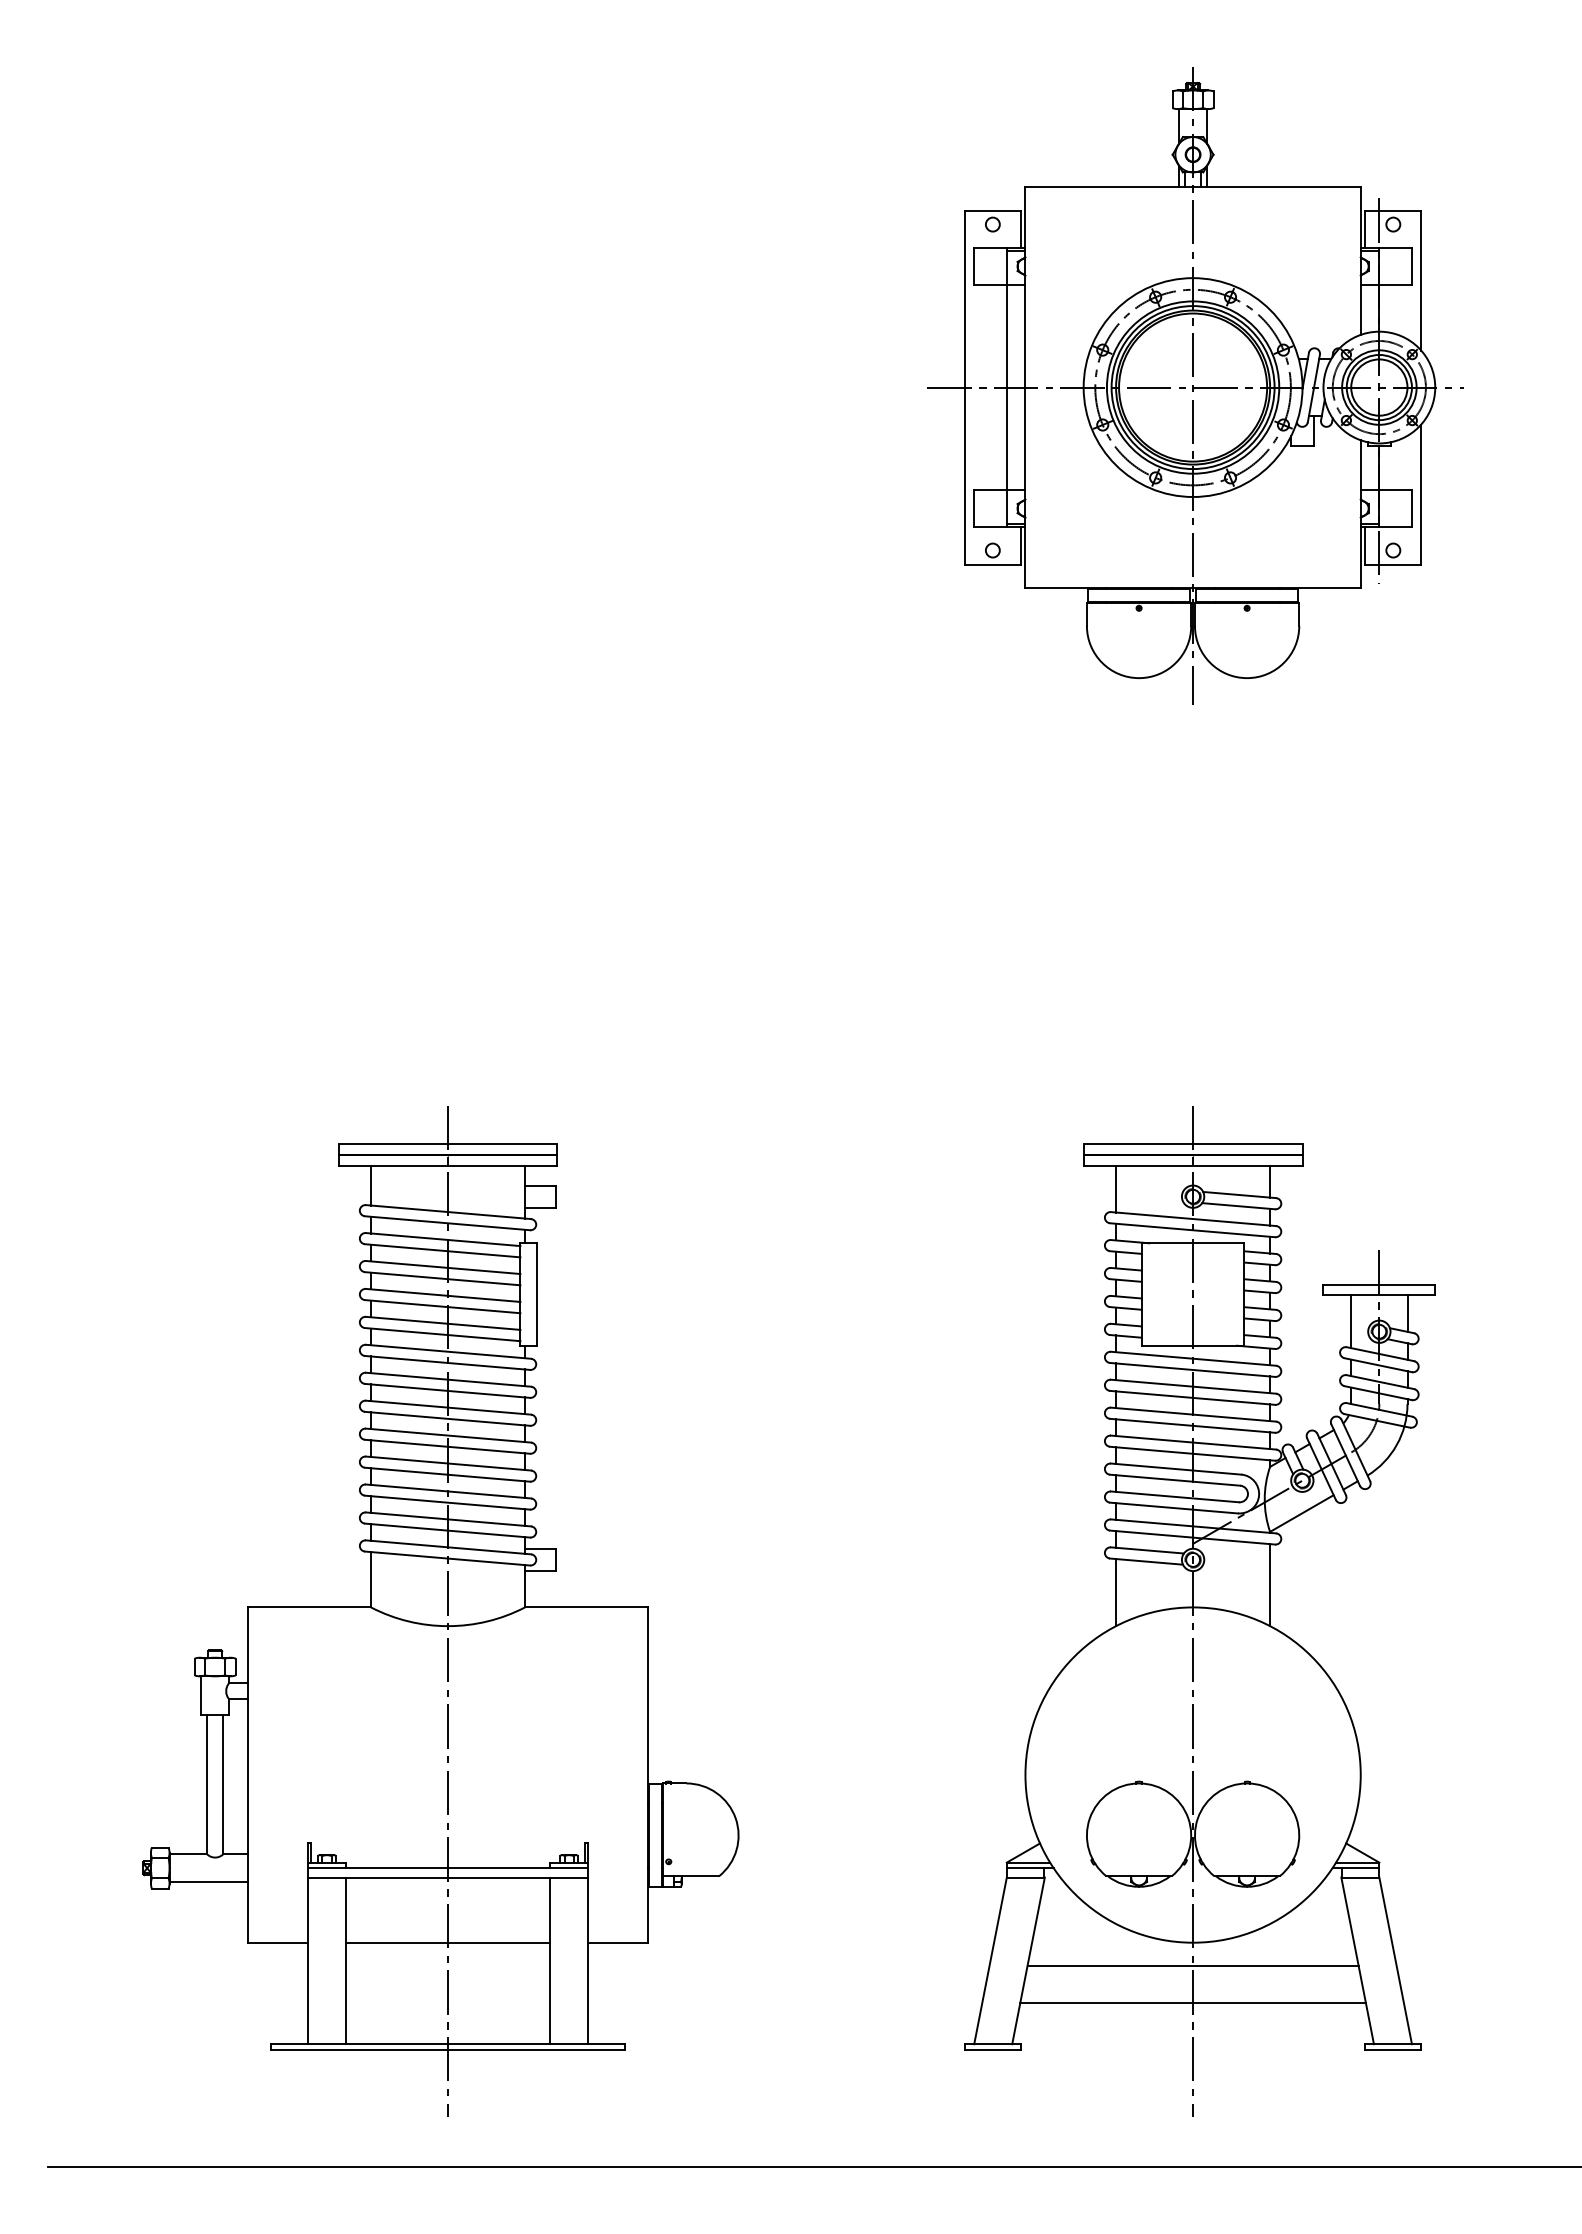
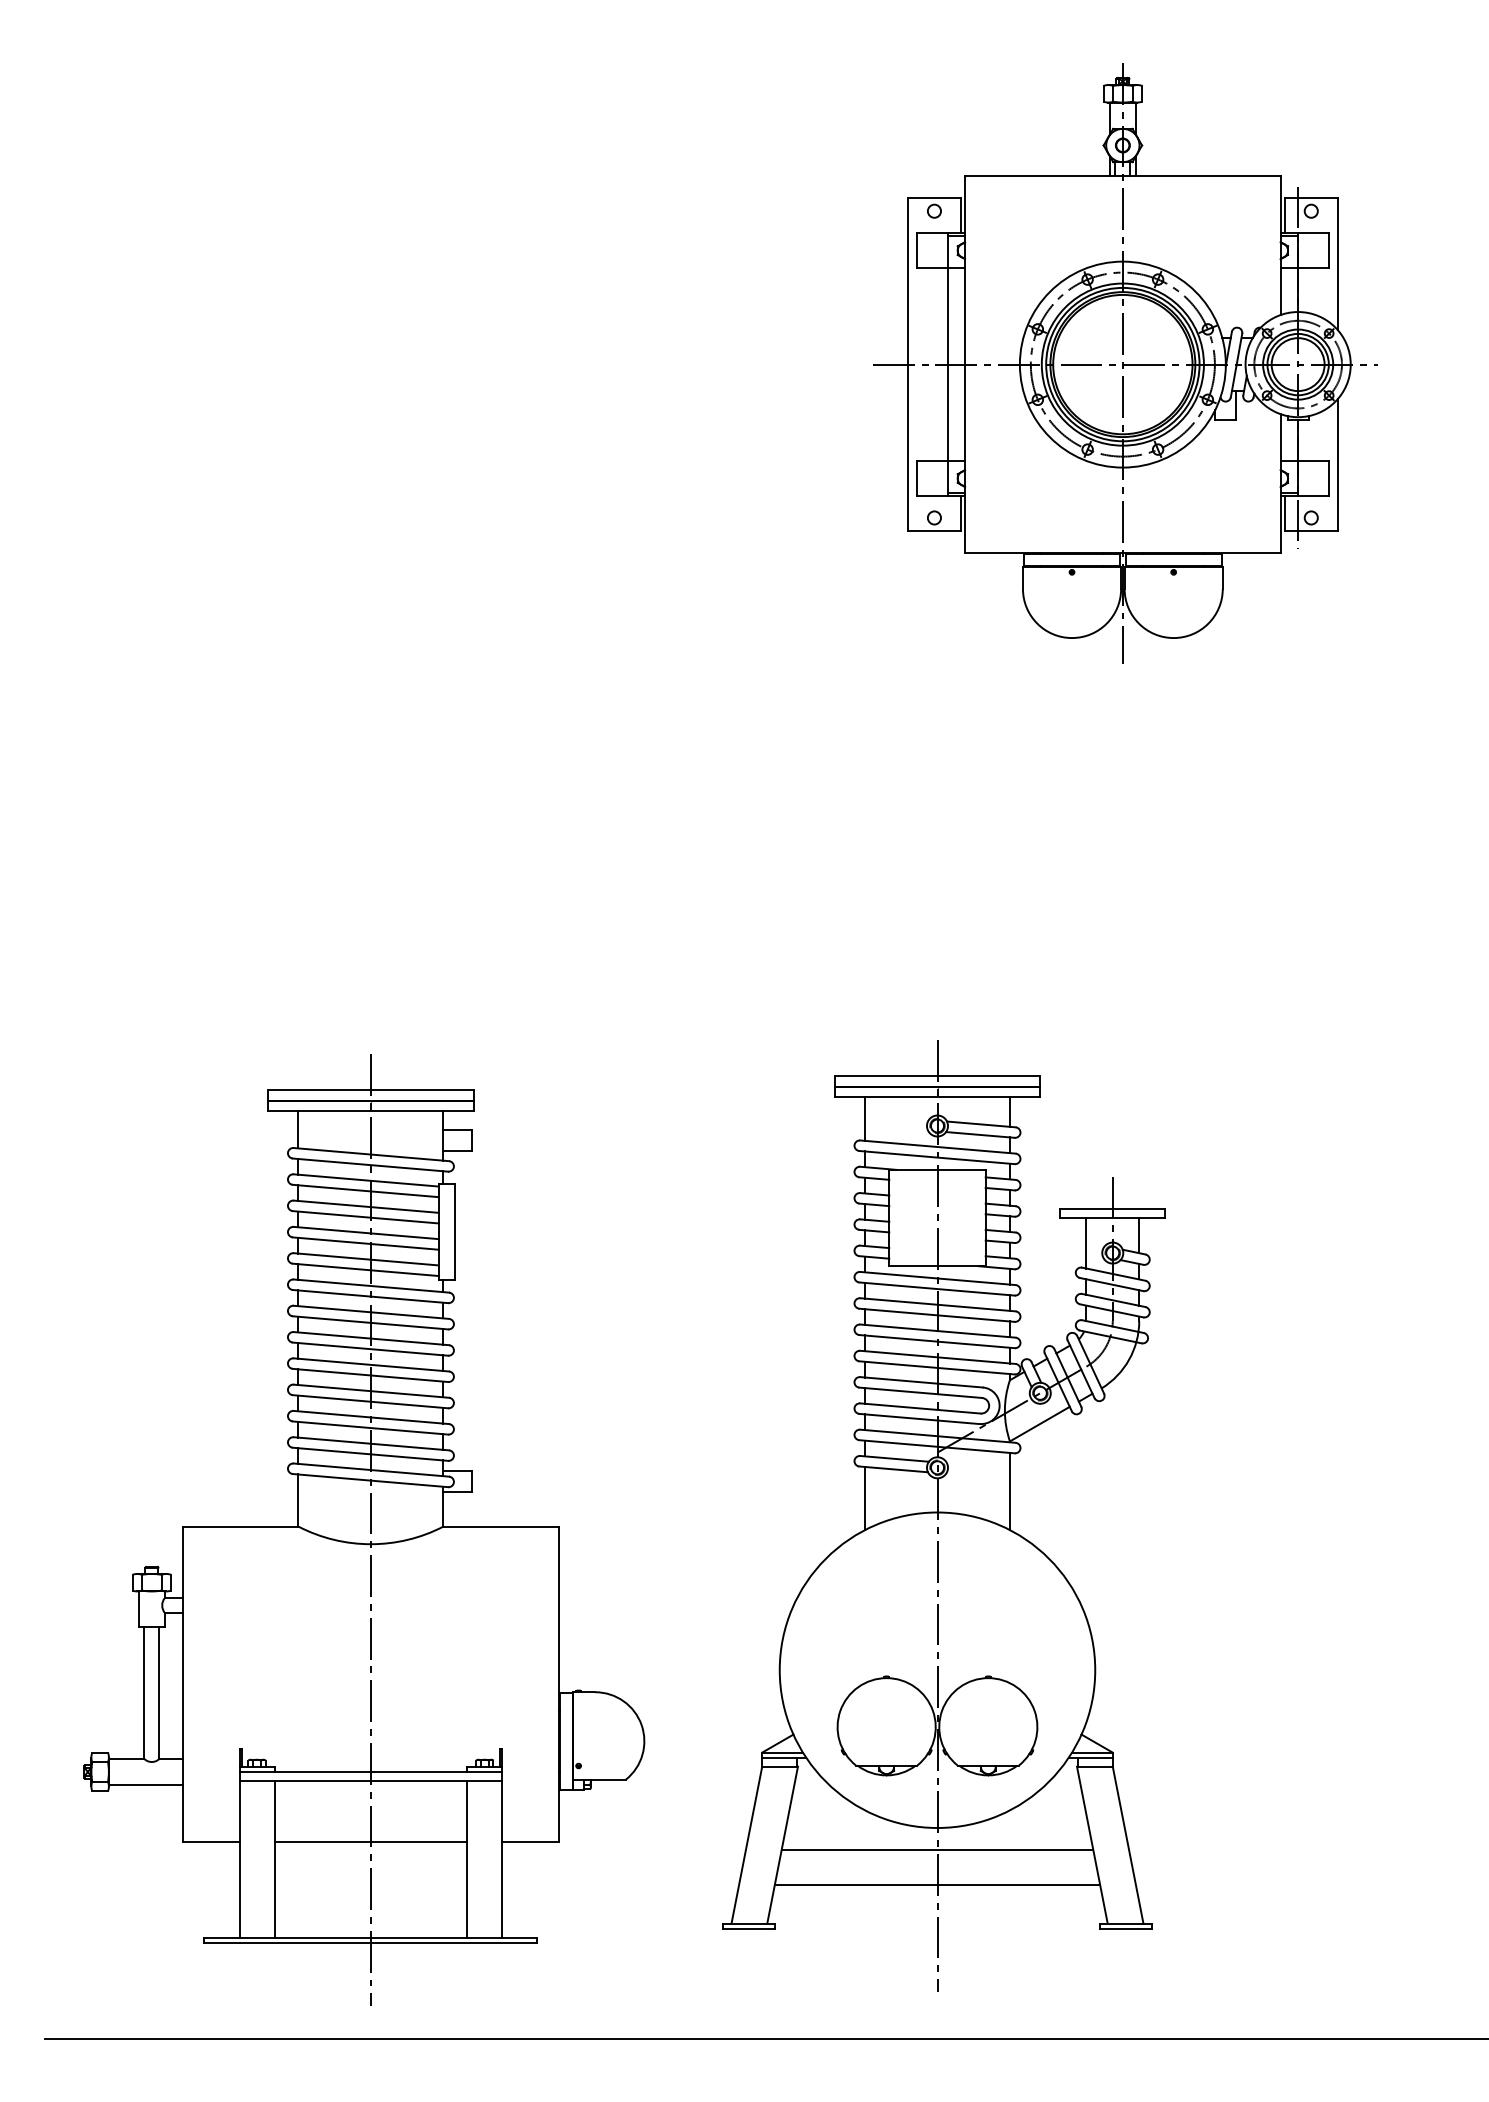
part: (440, 1611) -> (363, 1530), moved
part: (1199, 1611) -> (943, 1516), moved

